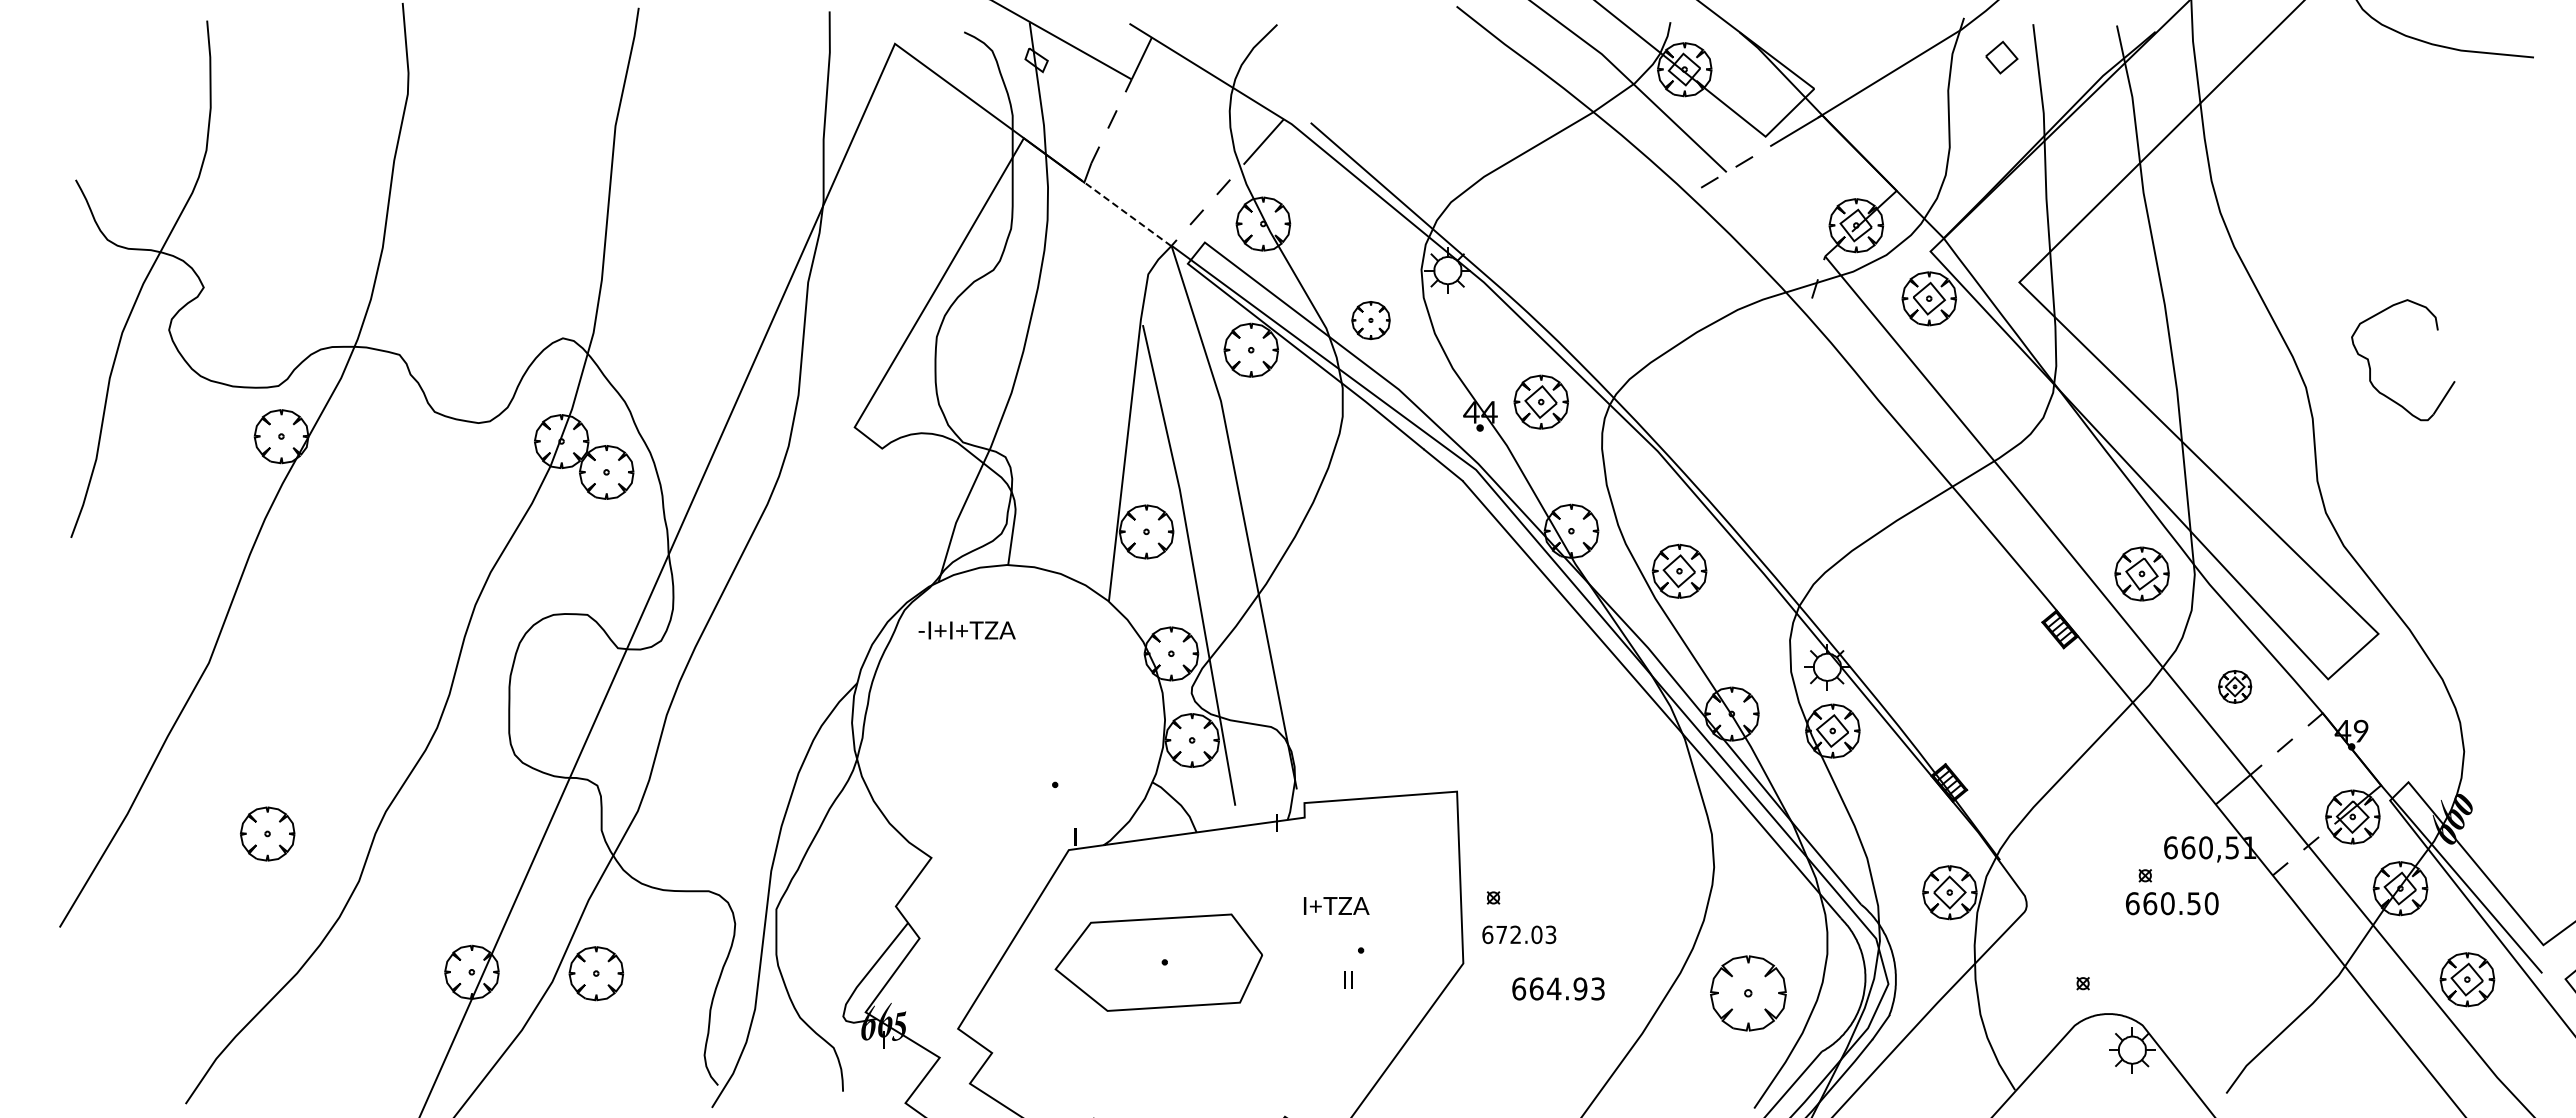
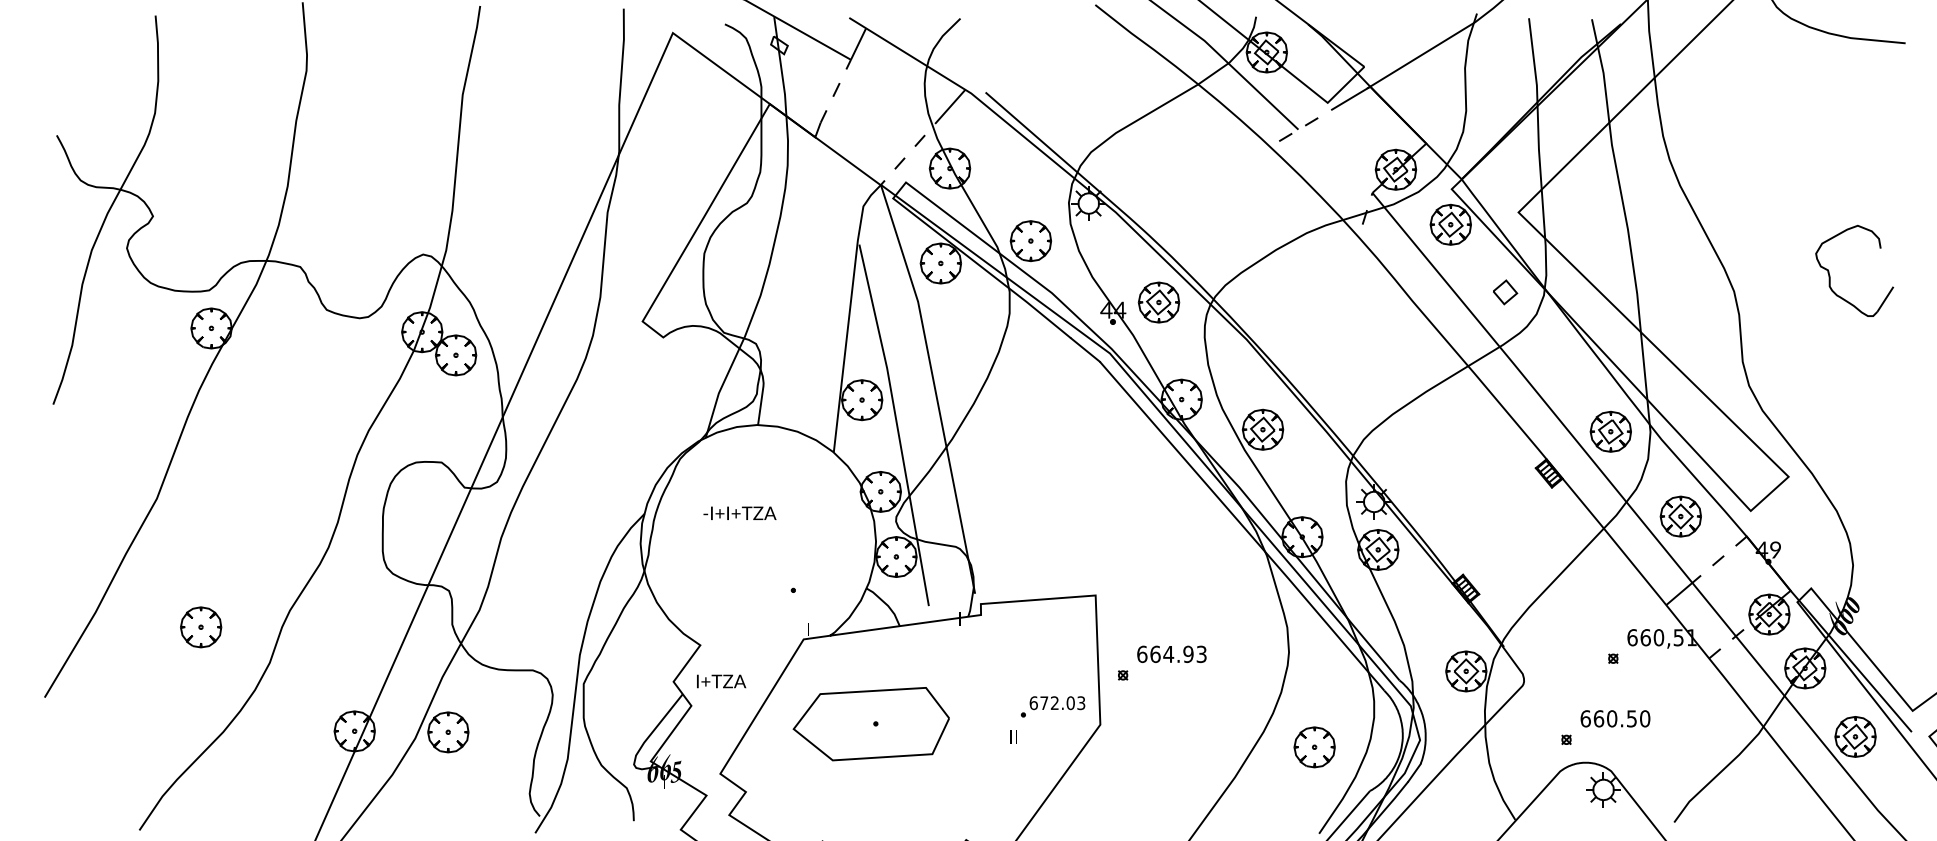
part: (2001, 57) -> (1505, 292), moved
line: (1127, 213) -> (847, 160), dashed -> solid
part: (1370, 320) -> (1030, 241), size x1.43
part: (2370, 365) -> (1830, 274), moved
text: (966, 630) -> (739, 513), moved
part: (2234, 686) -> (1680, 516), size x1.67
text: (2172, 903) -> (1615, 718), moved
text: (1336, 905) -> (721, 681), moved
text: (1519, 934) -> (1057, 702), moved
text: (1558, 988) -> (1171, 654), moved
part: (1747, 993) -> (1314, 747), size x0.71

